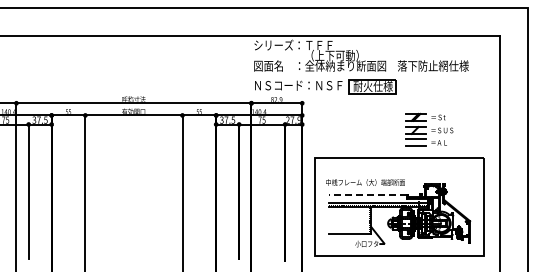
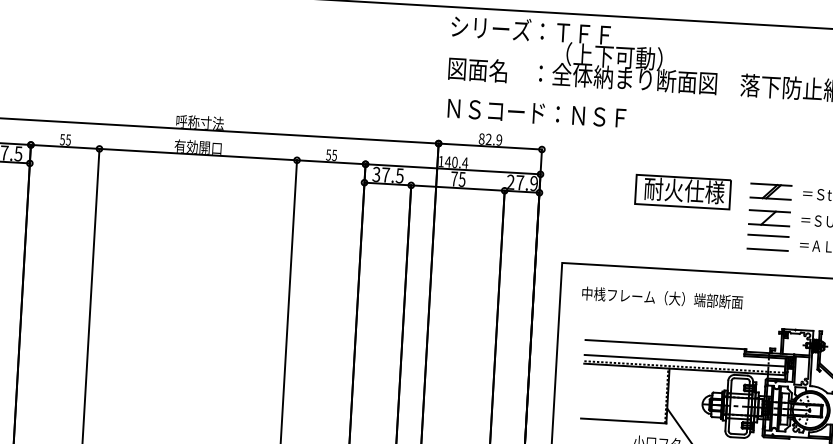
part: (372, 86) -> (682, 190), moved
text: (365, 182) -> (662, 297), moved
line: (367, 195) -> (663, 344), dashed -> solid

